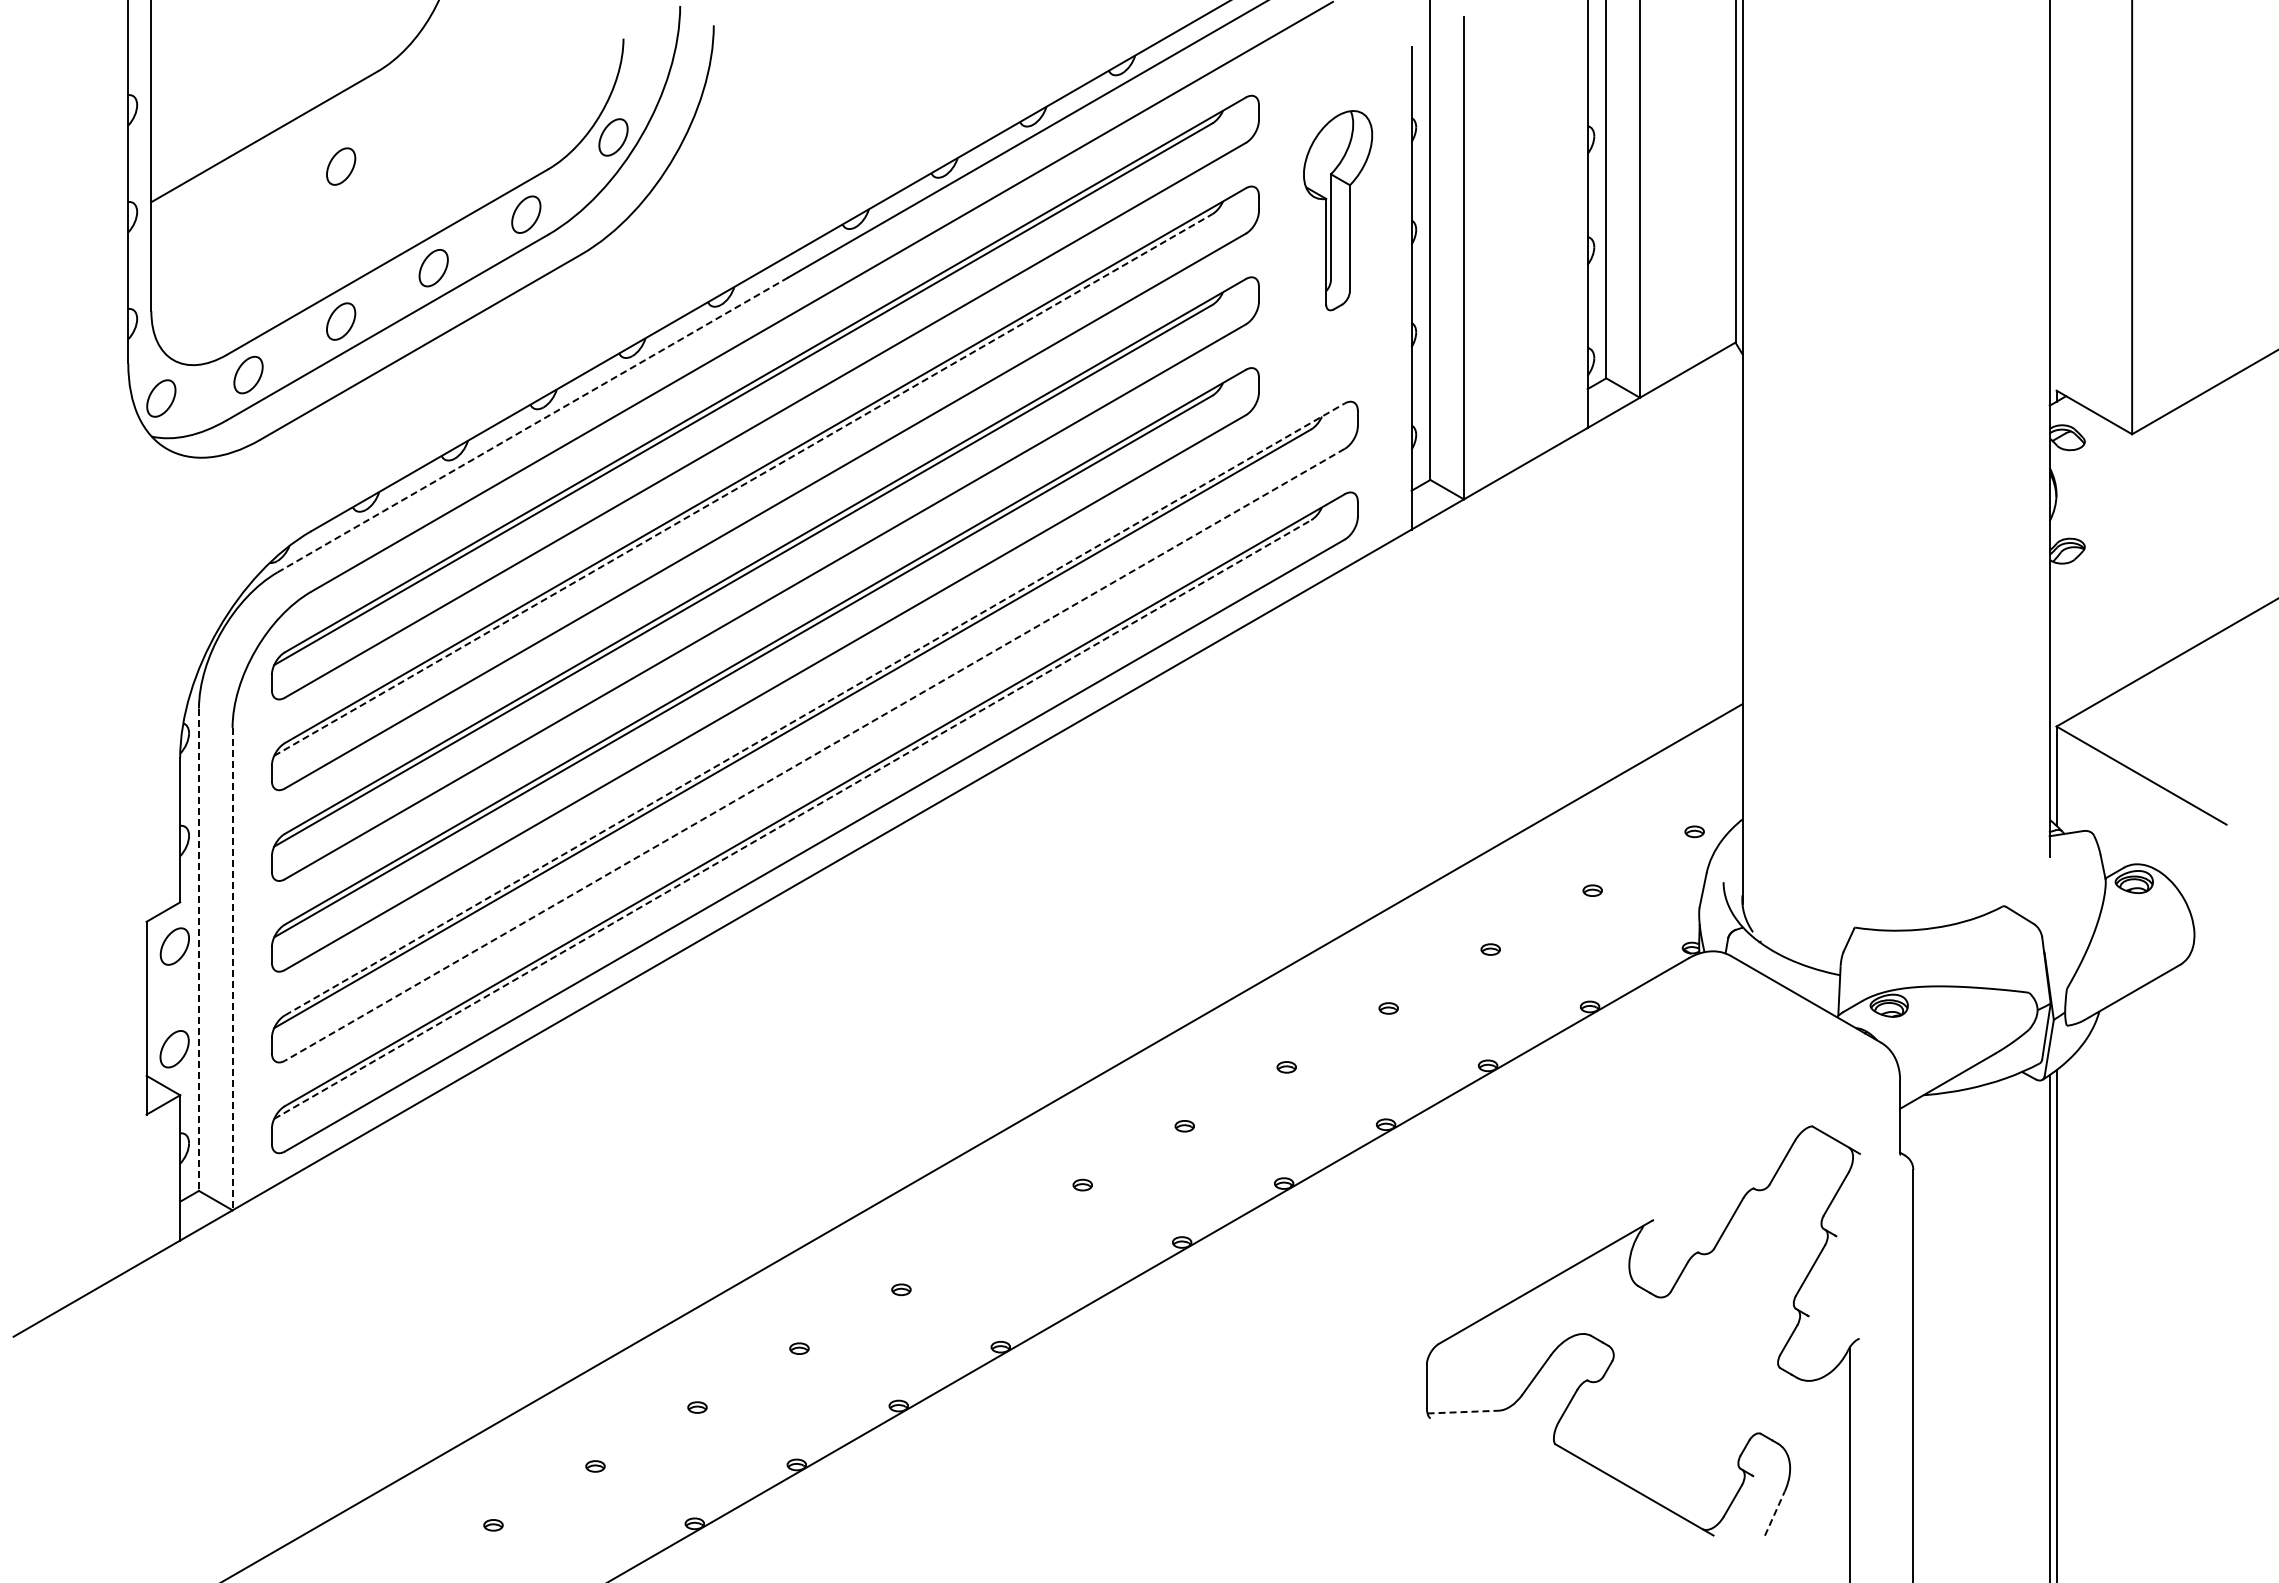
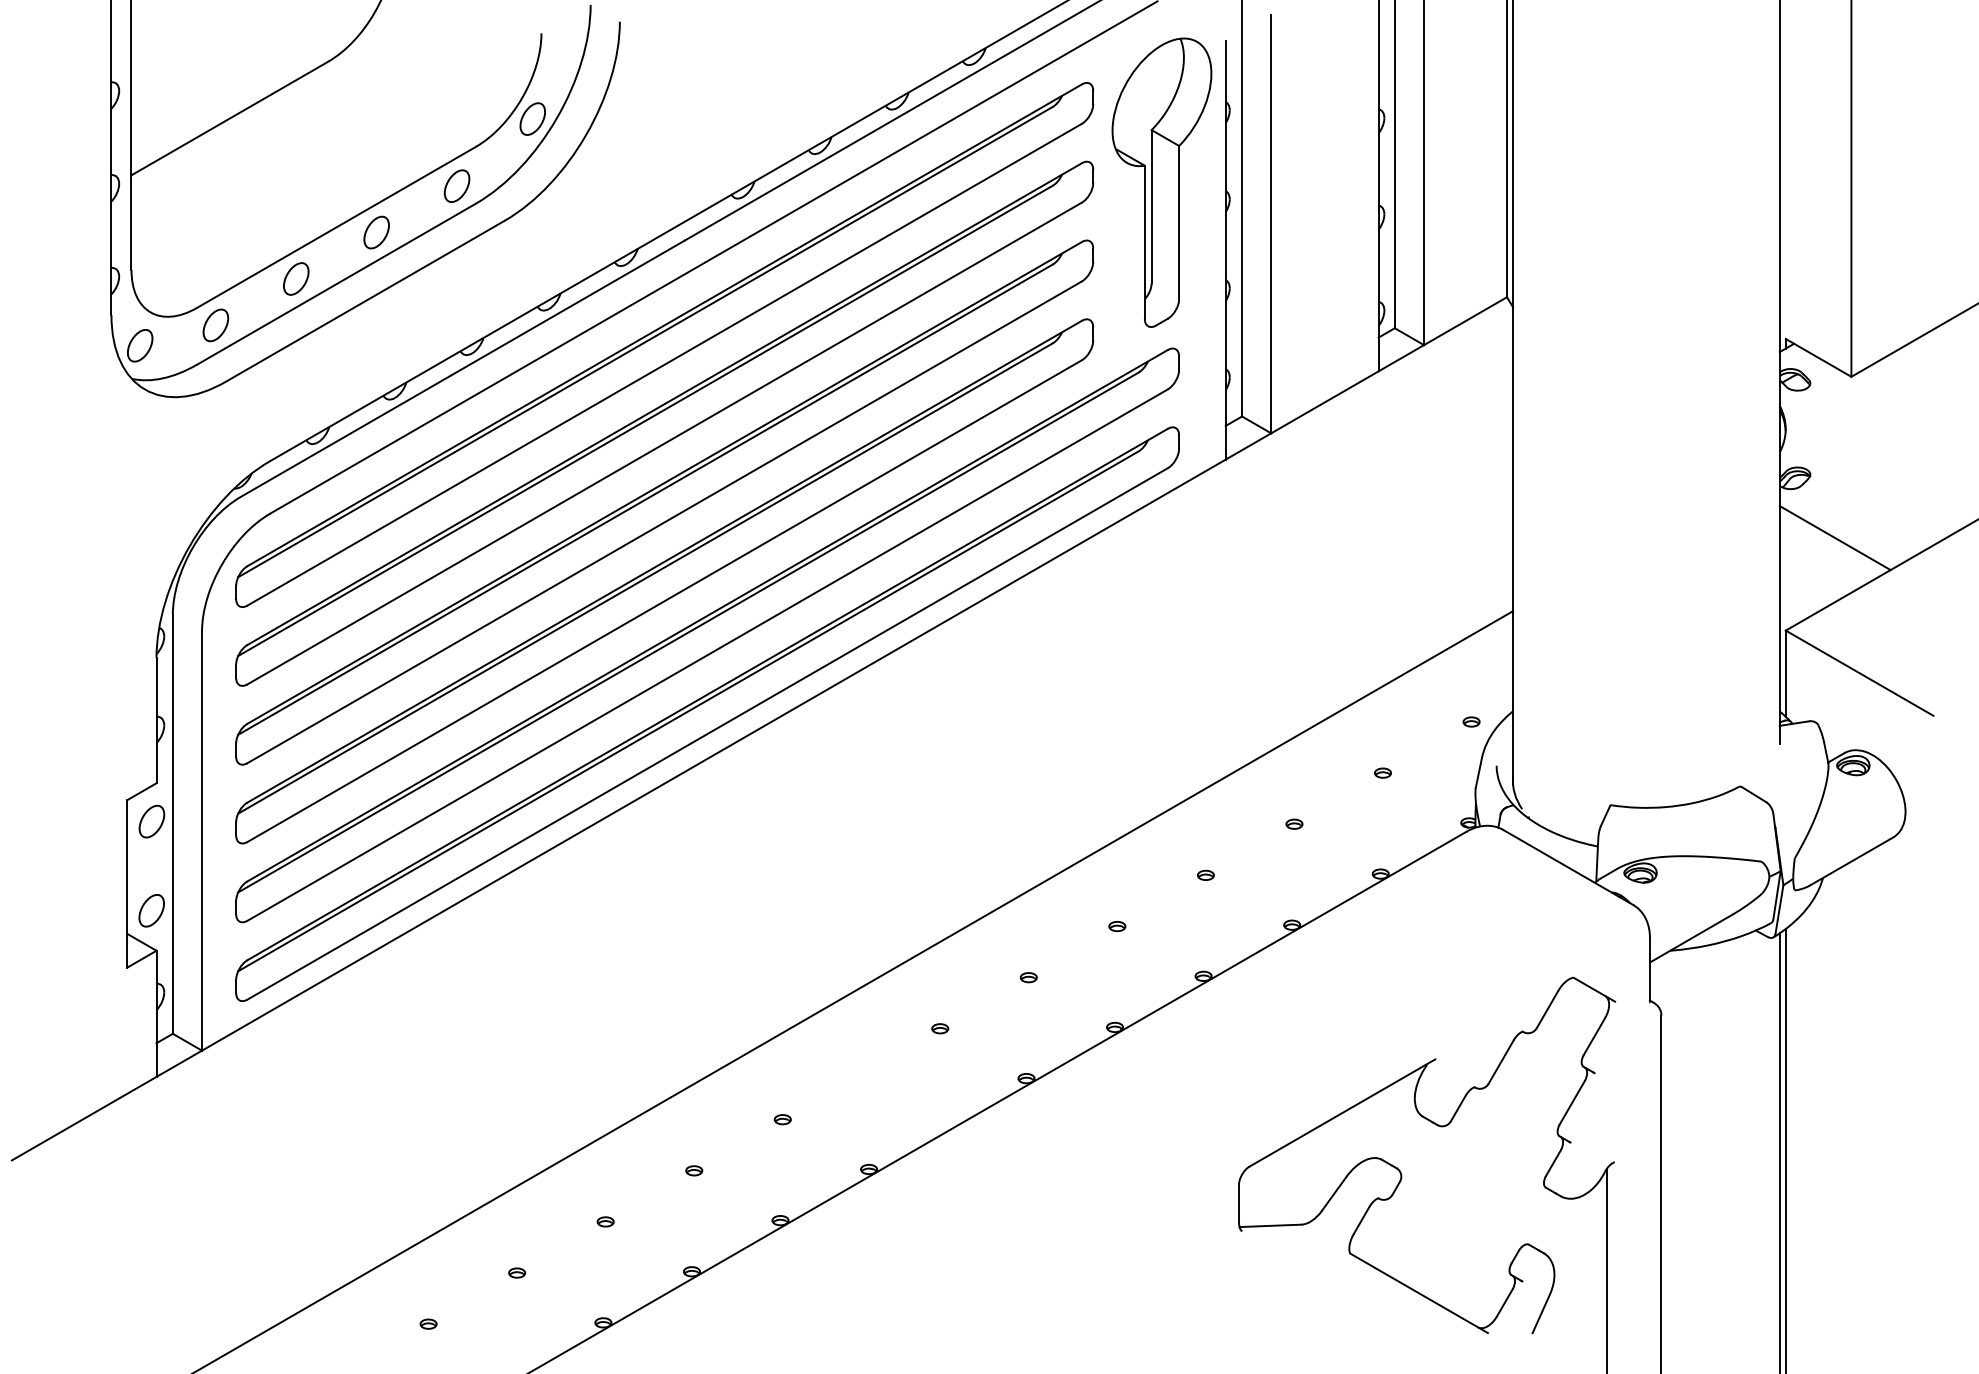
part: (341, 166) -> (296, 144), removed
part: (1337, 210) -> (1161, 182), size x1.67
line: (533, 424) -> (463, 368), dashed -> solid
line: (743, 485) -> (645, 421), dashed -> solid
line: (2113, 619) -> (1835, 537), added
line: (814, 709) -> (707, 615), dashed -> solid
line: (814, 754) -> (707, 654), dashed -> solid
line: (792, 819) -> (688, 711), dashed -> solid
line: (198, 950) -> (172, 825), dashed -> solid
line: (232, 969) -> (201, 841), dashed -> solid
line: (1463, 1412) -> (1270, 1226), dashed -> solid
line: (1775, 1513) -> (1541, 1313), dashed -> solid

